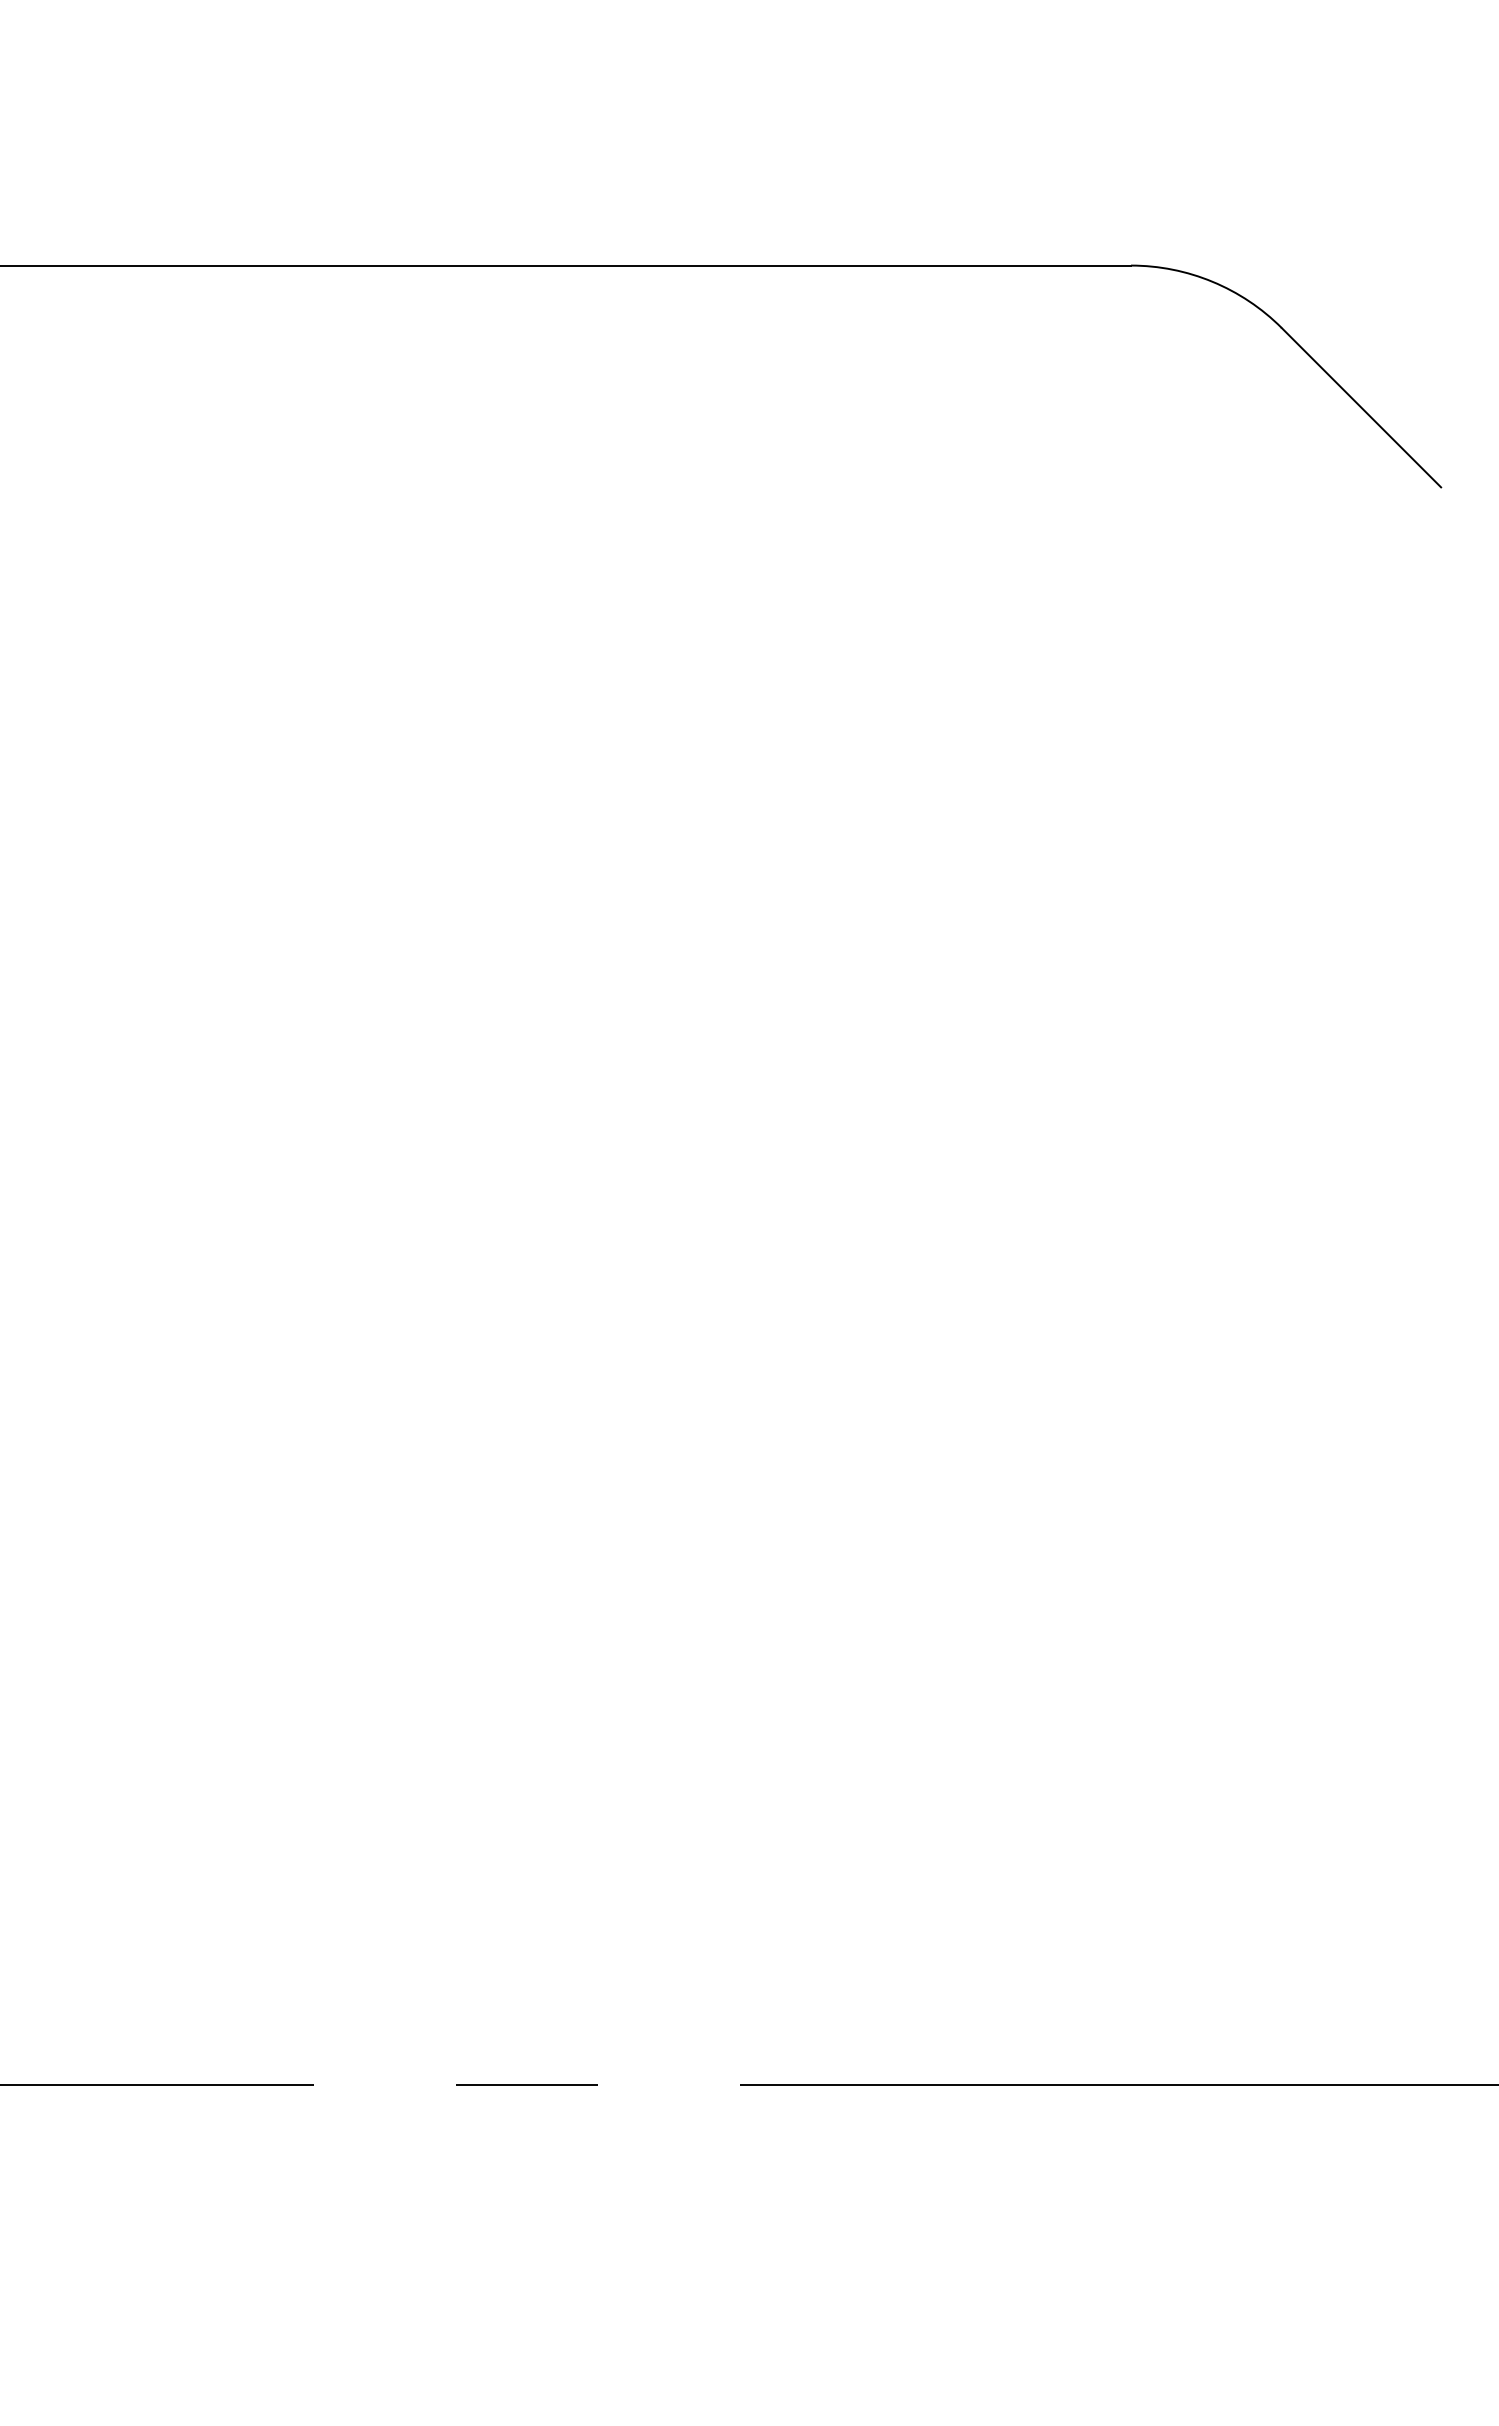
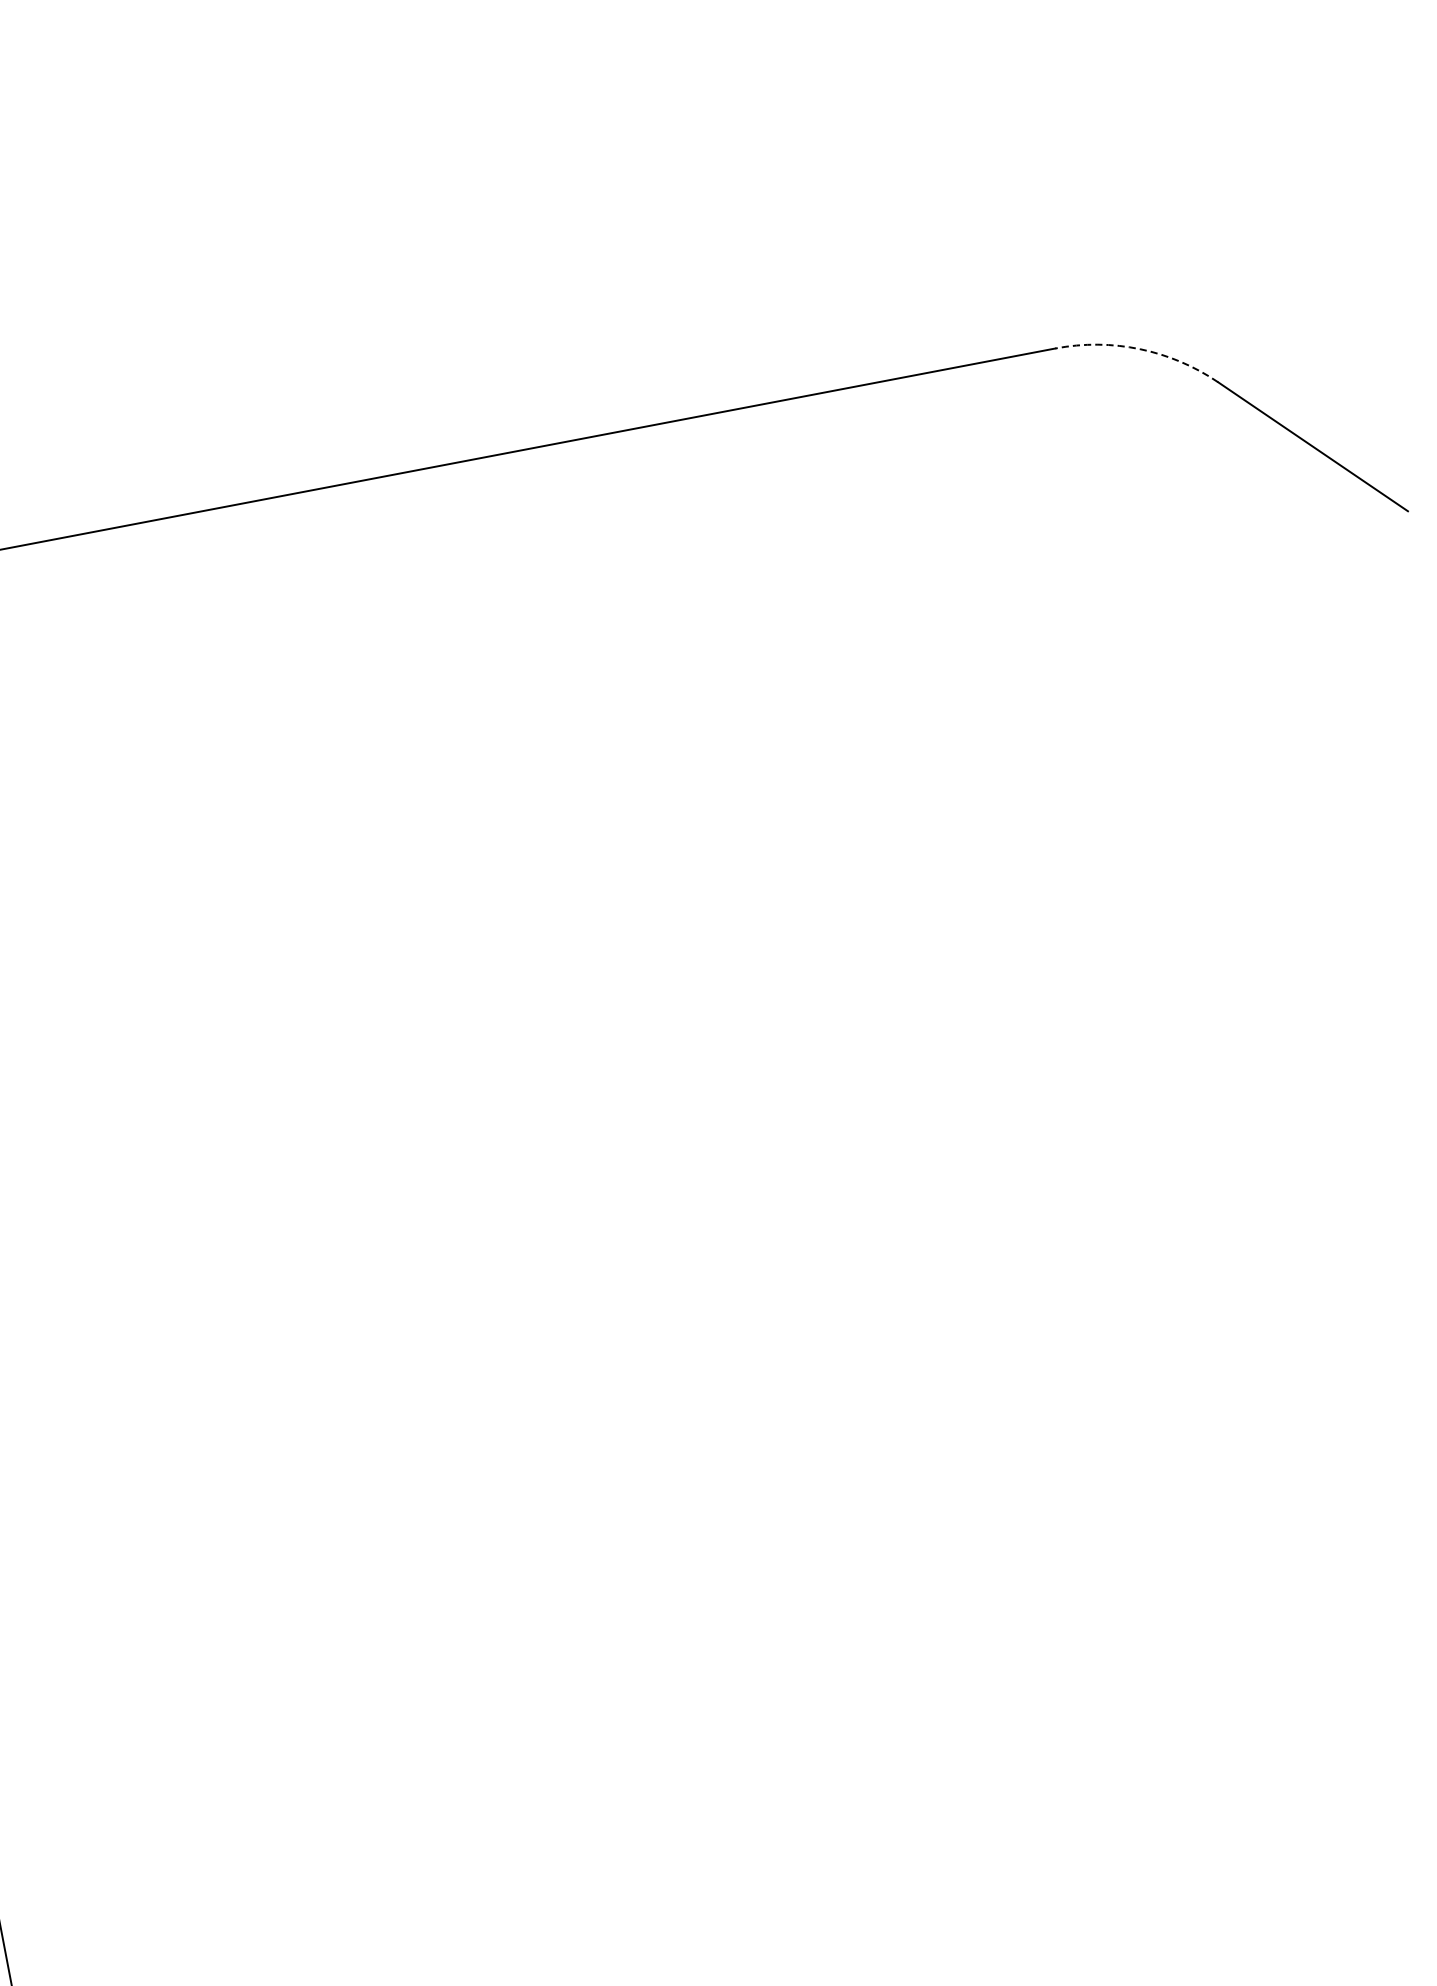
arc: (1212, 281) -> (1139, 348), solid -> dashed

